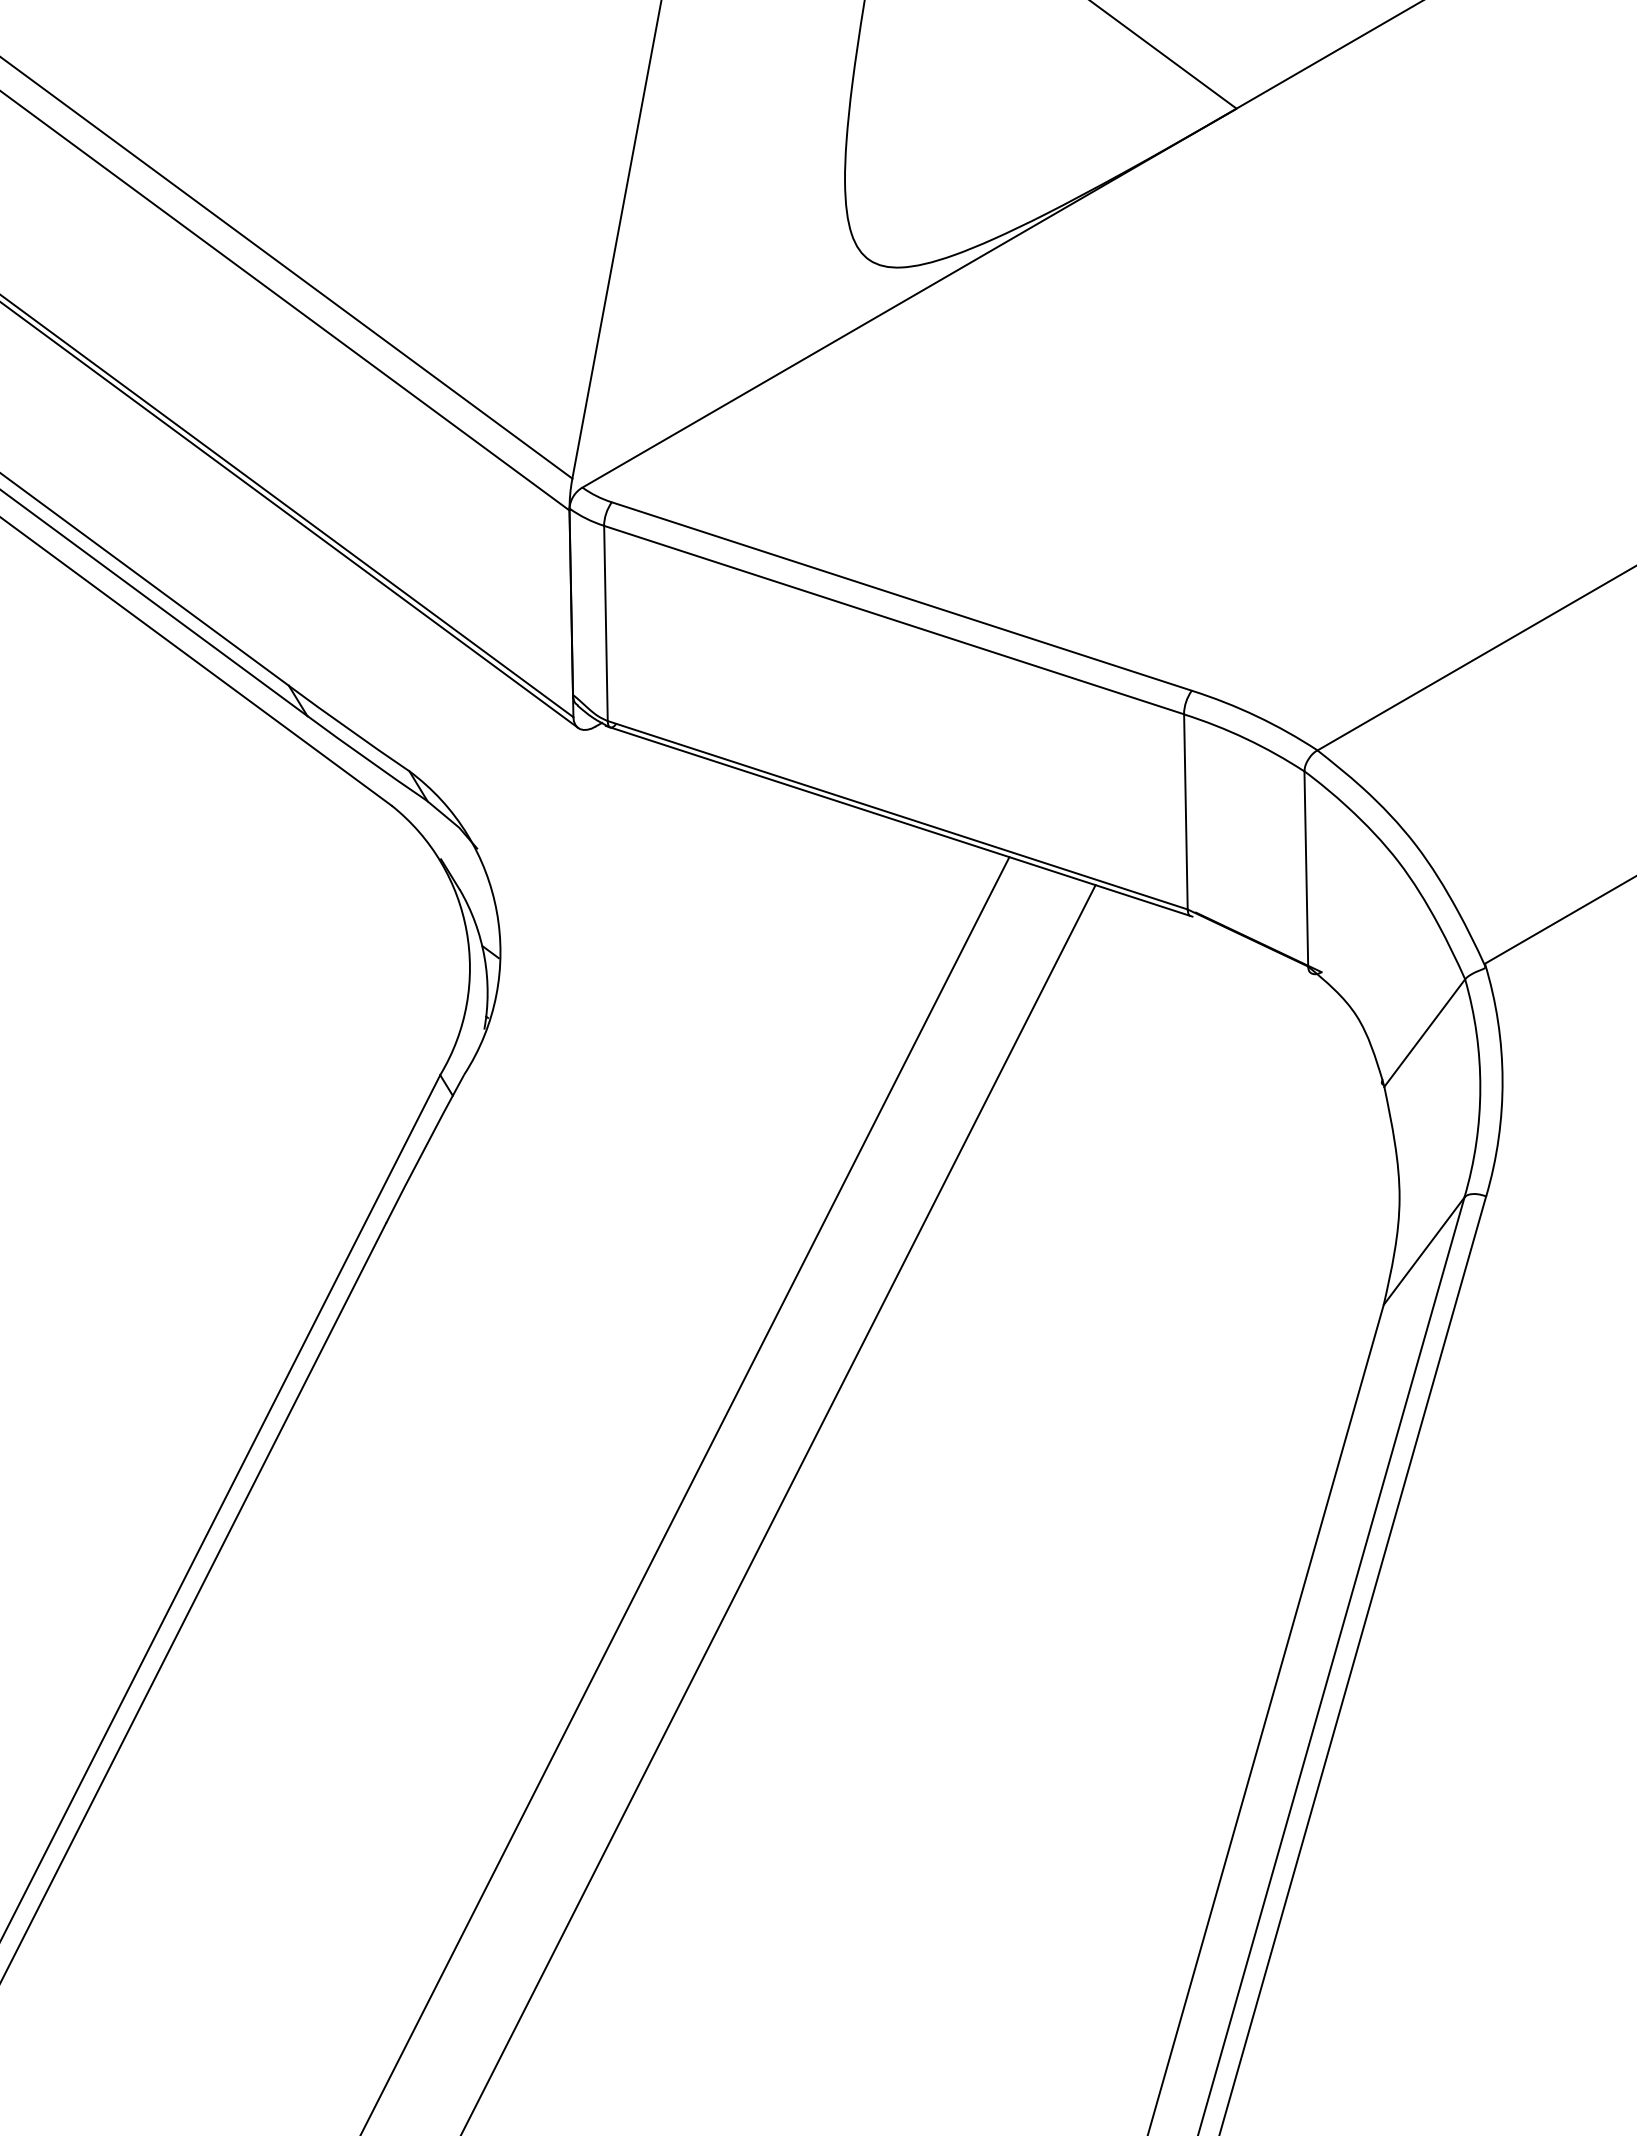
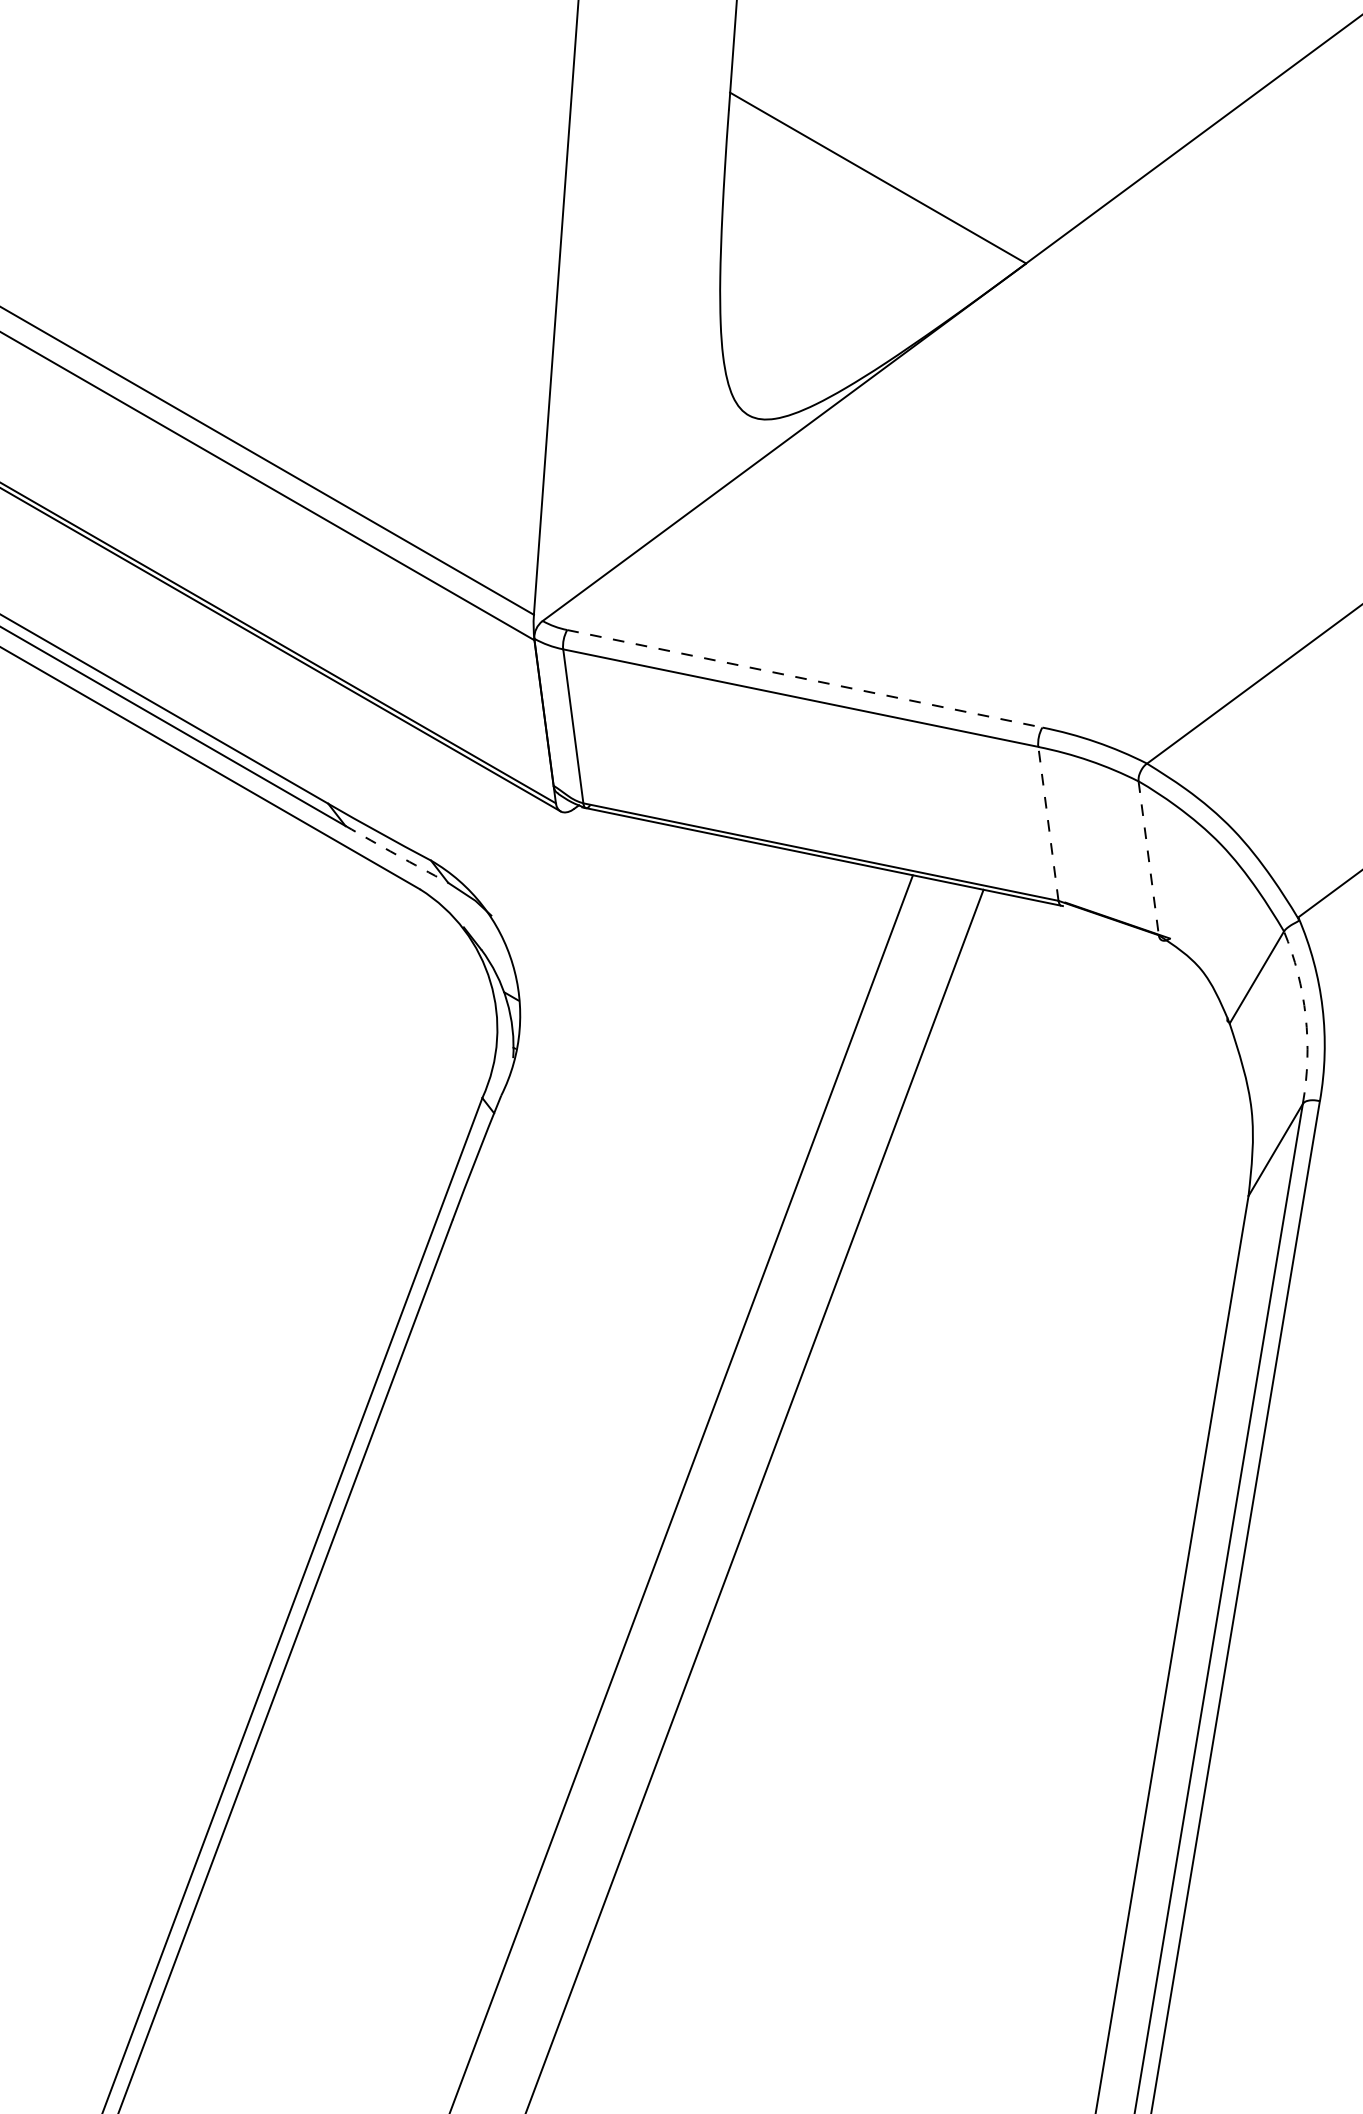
line: (901, 596) -> (804, 678), solid -> dashed
arc: (367, 758) -> (396, 854), solid -> dashed
line: (1186, 811) -> (1048, 823), solid -> dashed
line: (1306, 869) -> (1148, 858), solid -> dashed
arc: (1480, 1088) -> (1305, 1016), solid -> dashed

